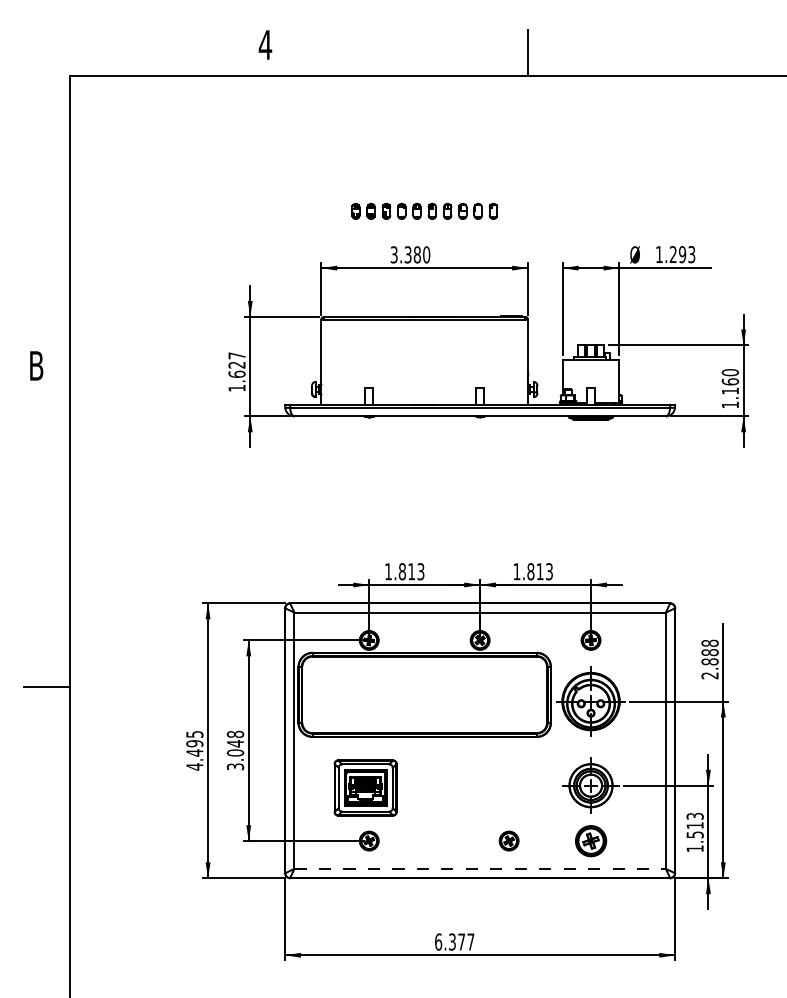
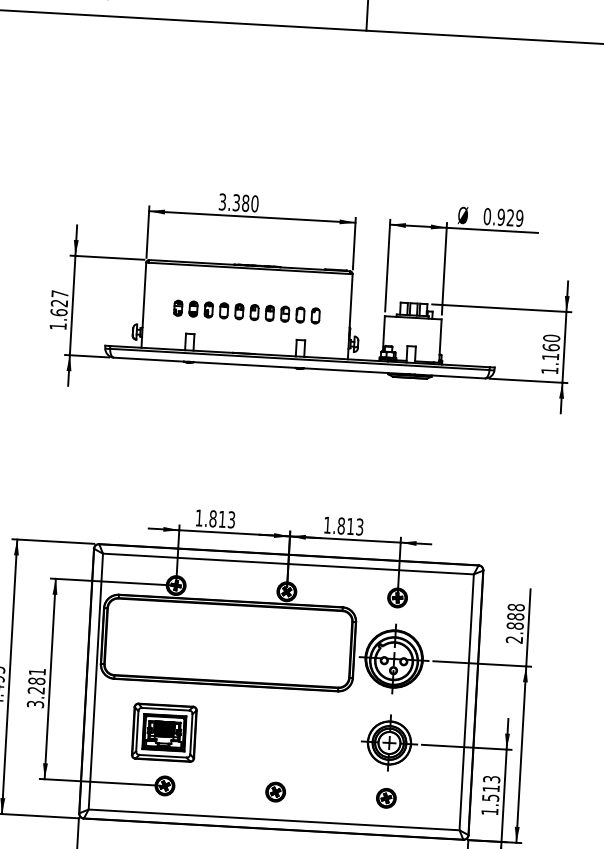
part: (424, 210) -> (246, 311), moved
text: (675, 254) -> (503, 217), 1.293 -> 0.929
text: (235, 743) -> (36, 681), 3.048 -> 3.281
part: (508, 840) -> (275, 791), moved
part: (590, 840) -> (385, 797), size x0.62
line: (480, 868) -> (274, 819), dashed -> solid

